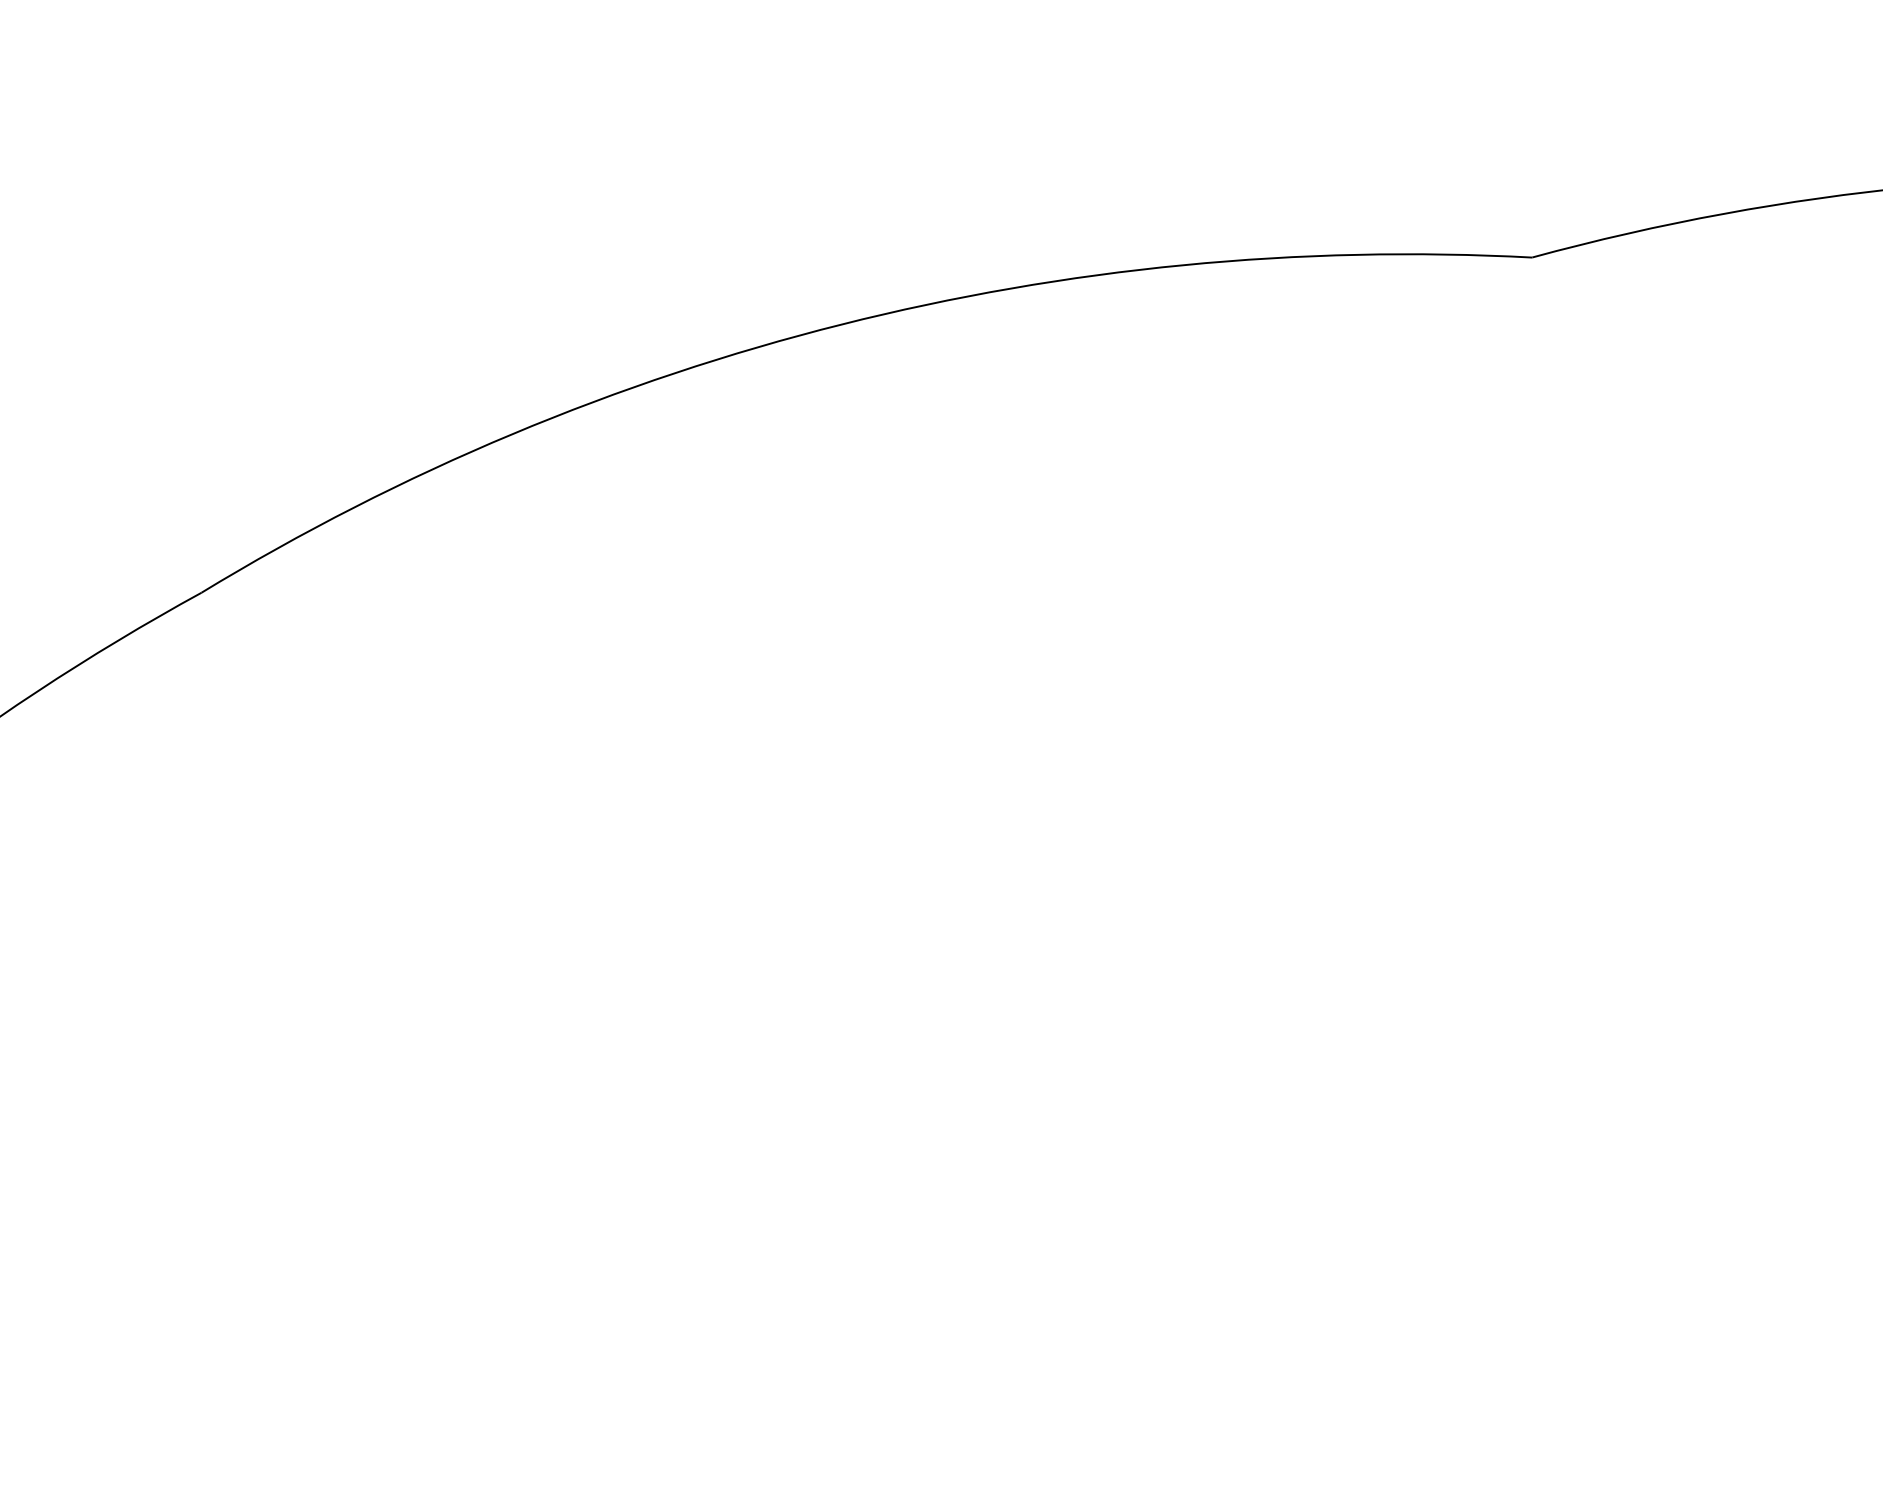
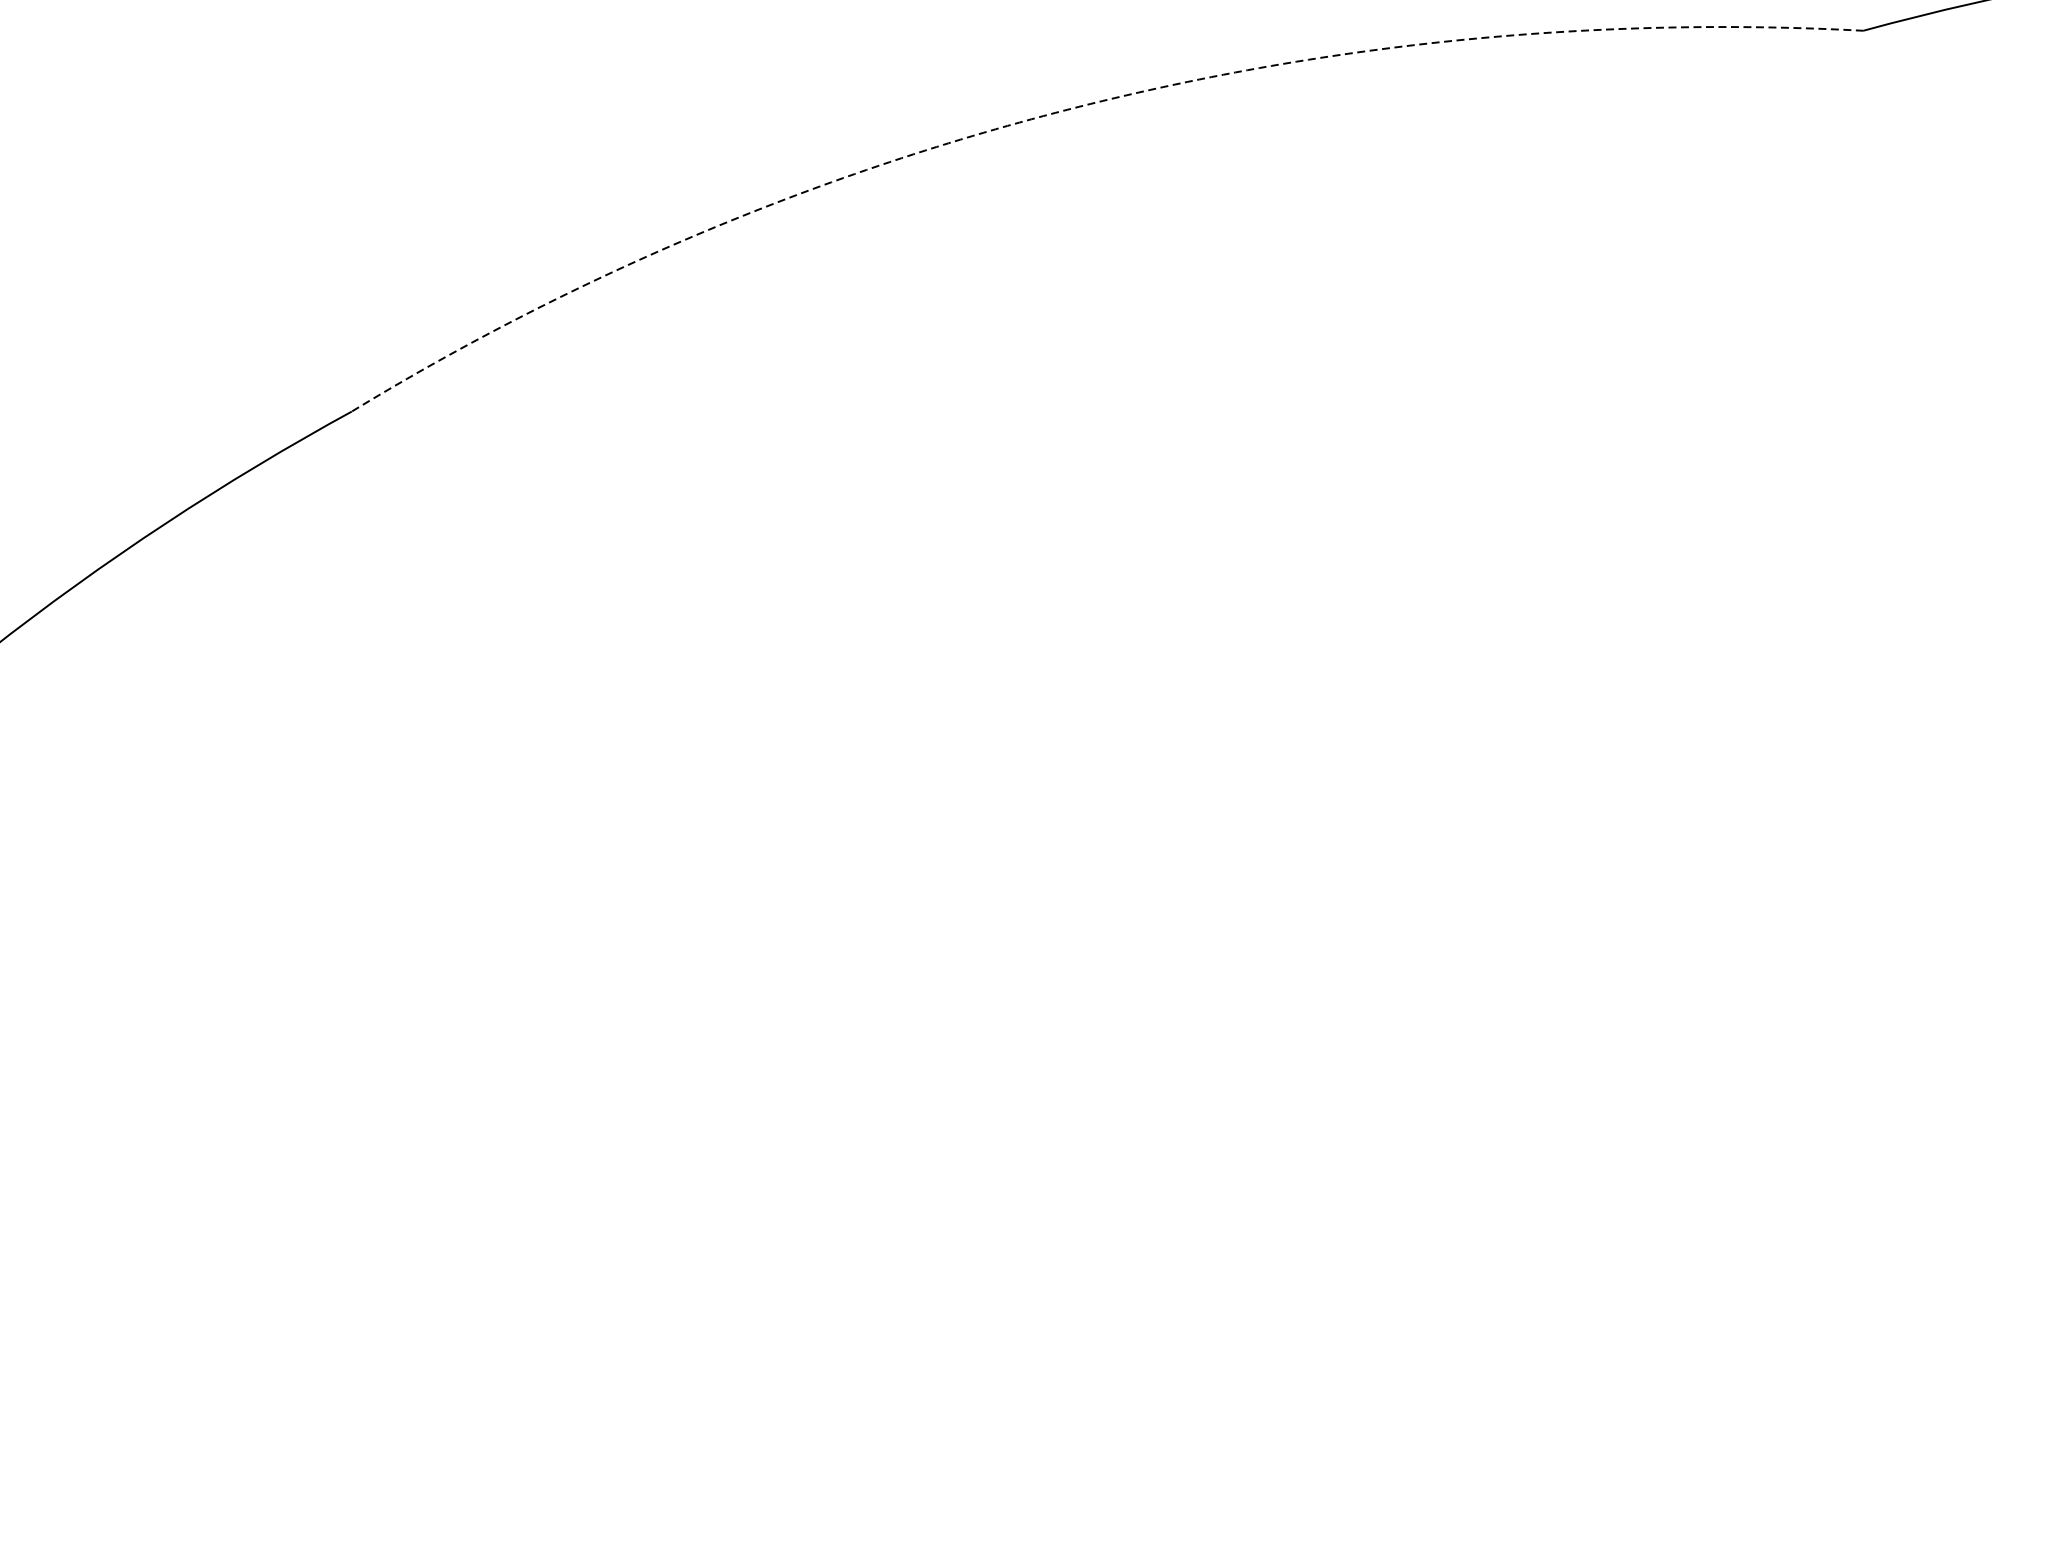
arc: (841, 324) -> (1078, 106), solid -> dashed

